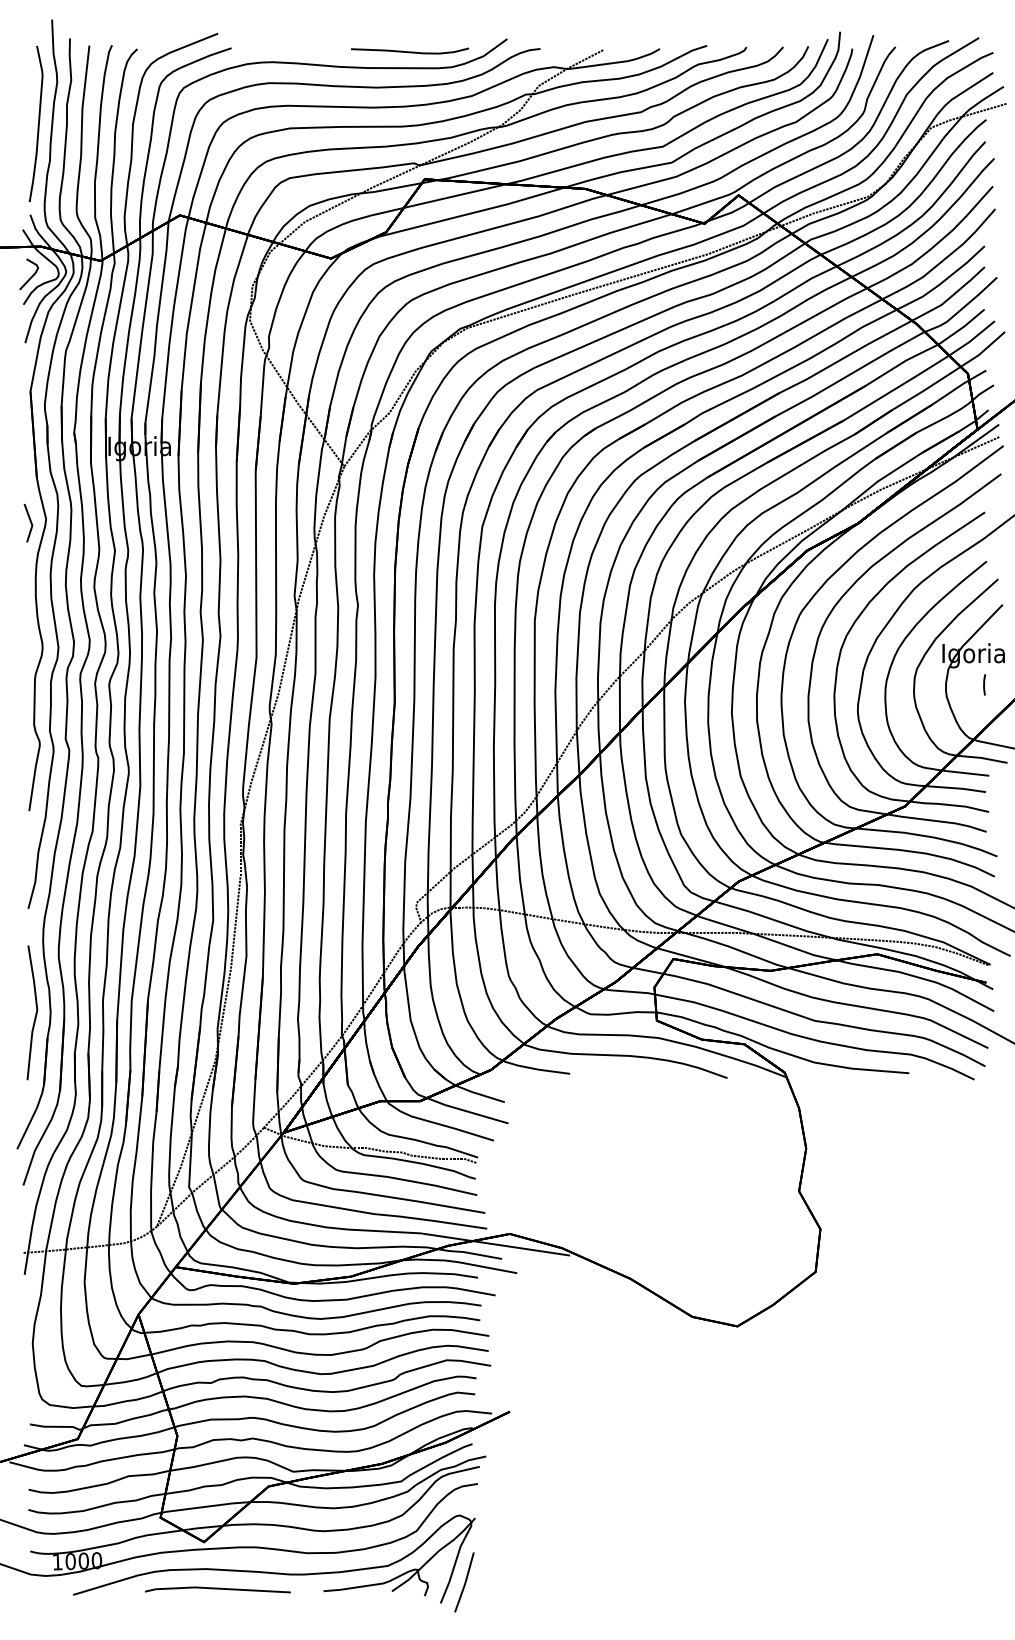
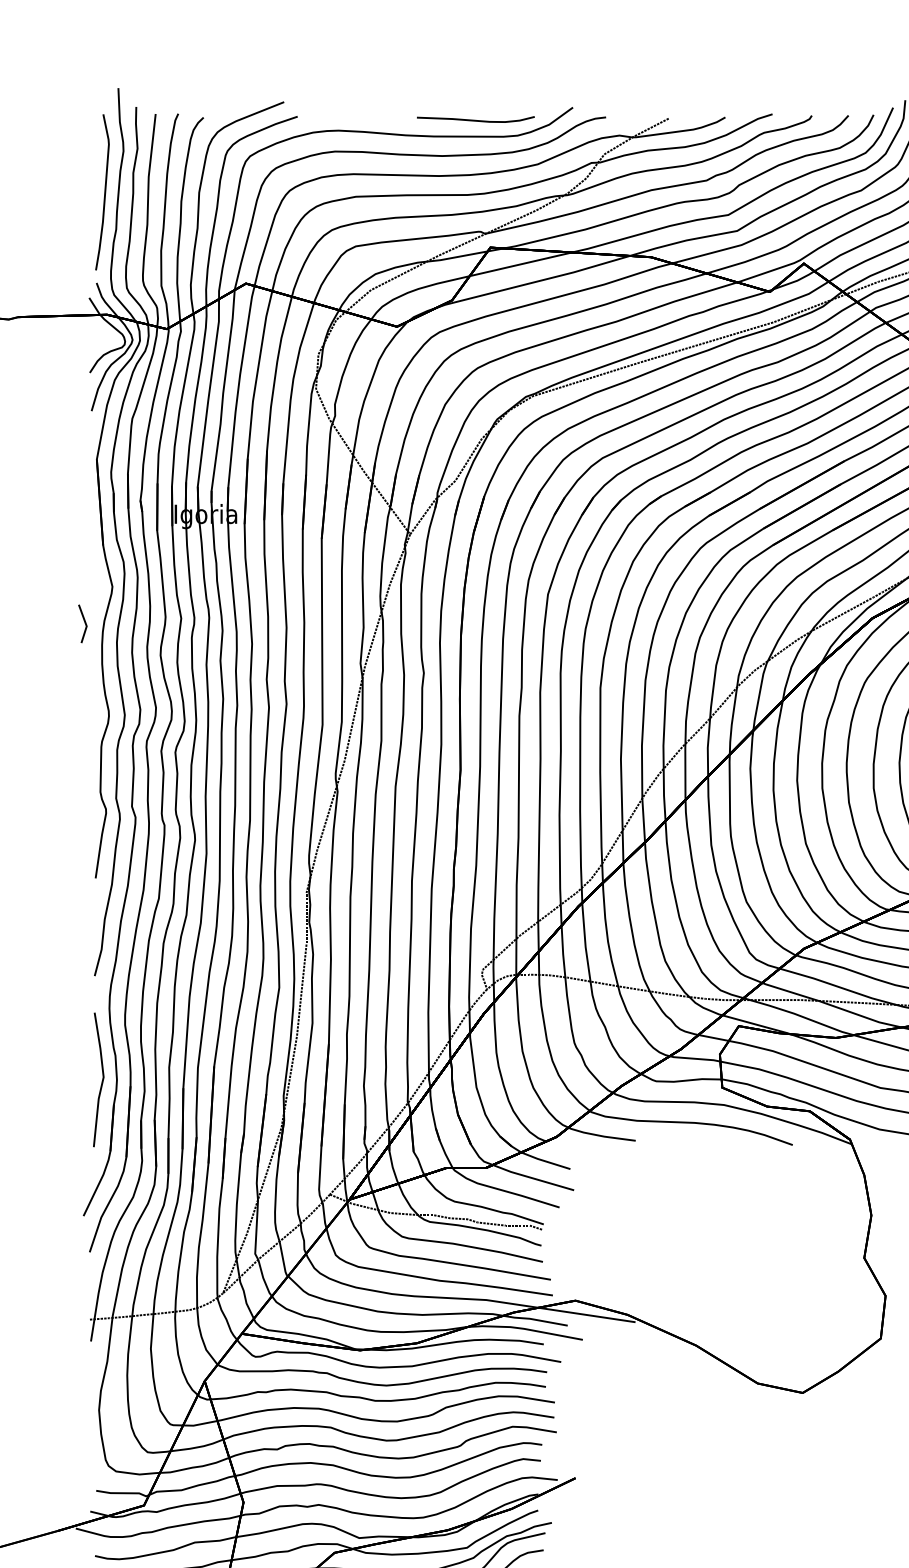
part: (28, 274) -> (94, 342), removed
part: (28, 523) -> (82, 624), moved

